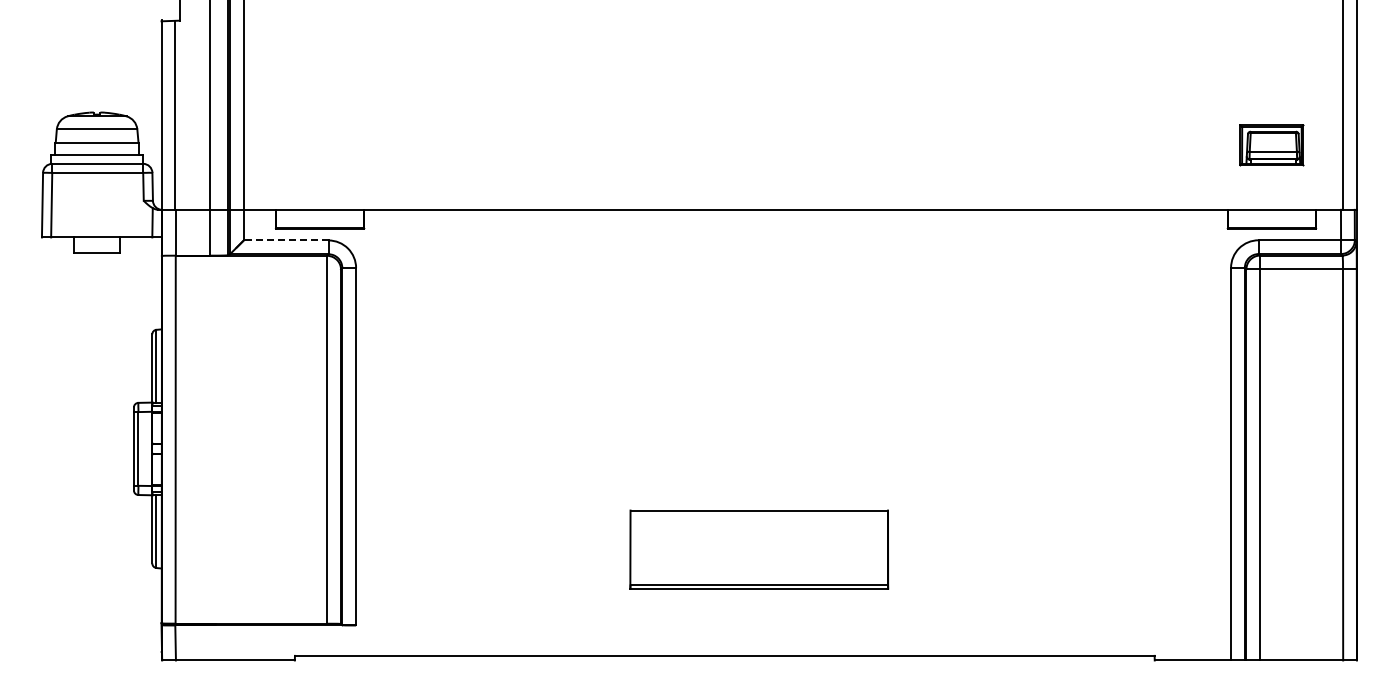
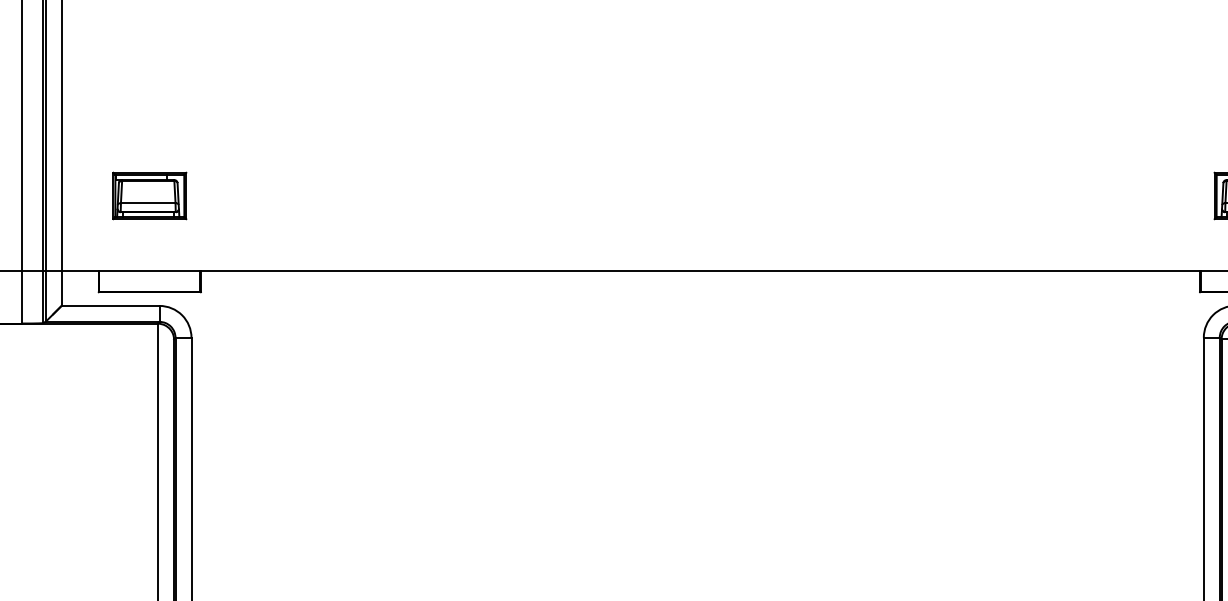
part: (319, 145) -> (149, 196), added
line: (285, 240) -> (109, 305), dashed -> solid

